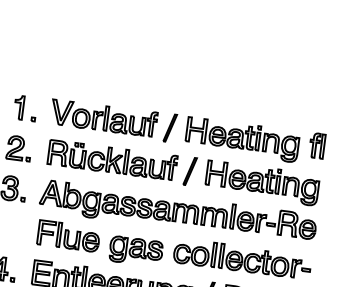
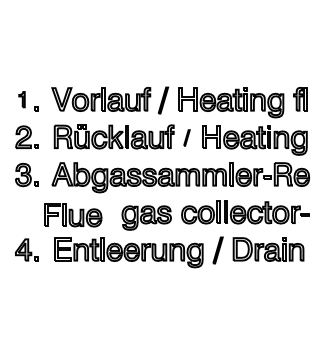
part: (18, 107) -> (21, 99), size x0.7
part: (189, 170) -> (186, 137), size x0.6
part: (69, 236) -> (73, 215), moved

